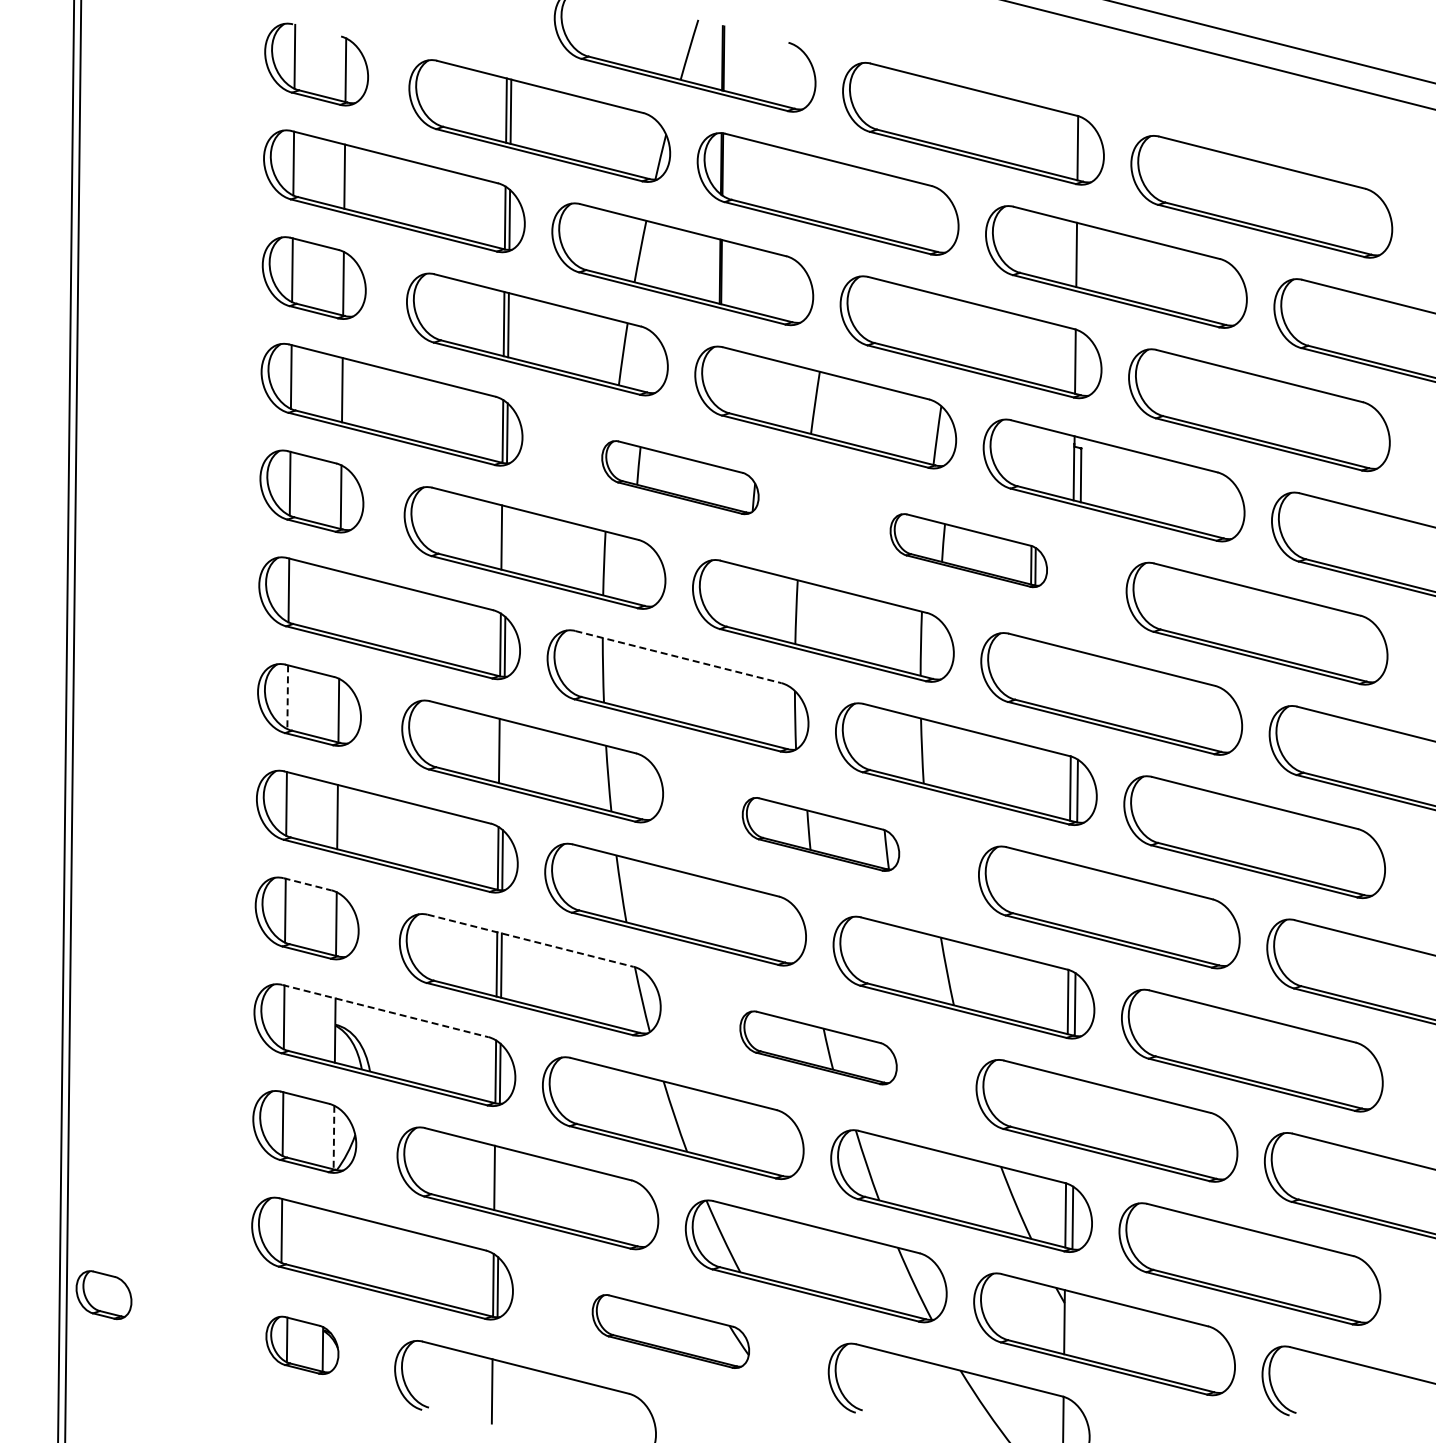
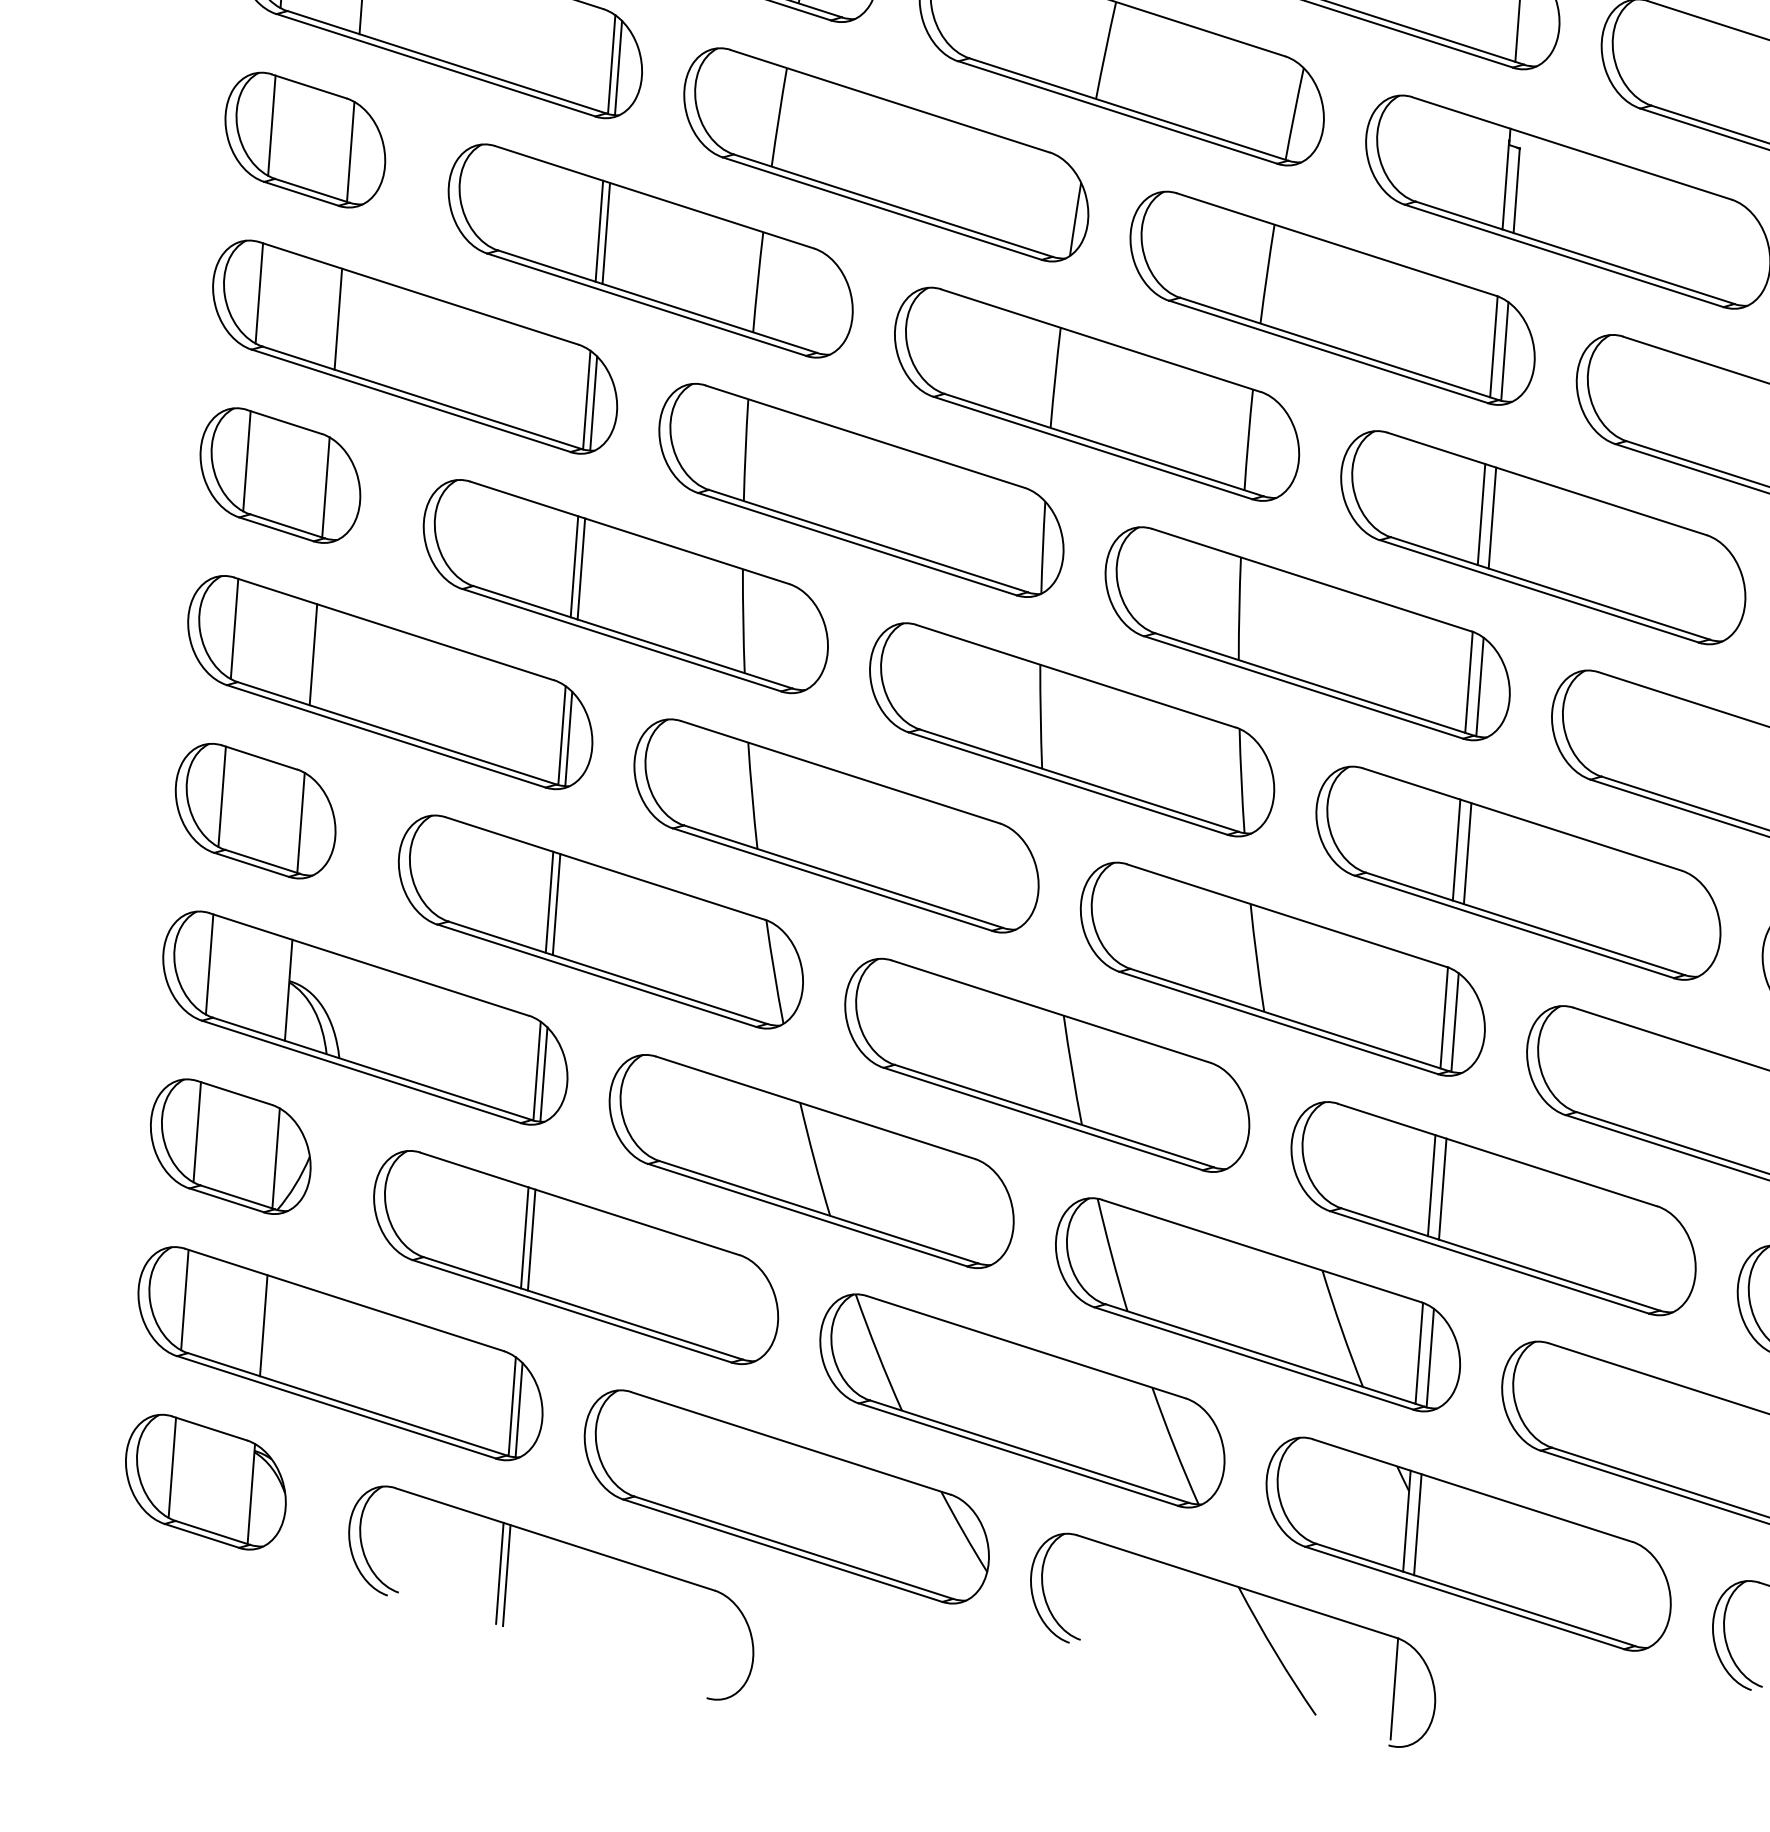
part: (680, 477) -> (886, 154), size x1.67
line: (505, 538) -> (605, 233), added
part: (968, 550) -> (1332, 297), size x1.67
line: (339, 603) -> (337, 318), added
line: (678, 657) -> (865, 437), dashed -> solid
line: (1071, 681) -> (1481, 514), added
line: (1078, 683) -> (1492, 517), added
line: (287, 697) -> (246, 461), dashed -> solid
line: (503, 751) -> (580, 567), added
part: (820, 834) -> (1071, 729), size x1.67
line: (307, 884) -> (259, 757), dashed -> solid
line: (1068, 895) -> (1455, 850), added
line: (1076, 896) -> (1467, 852), added
line: (531, 940) -> (606, 868), dashed -> solid
line: (385, 1011) -> (369, 965), dashed -> solid
part: (818, 1047) -> (1047, 1064), size x1.67
line: (1066, 1108) -> (1431, 1185), added
line: (1073, 1110) -> (1441, 1189), added
line: (333, 1137) -> (275, 1158), dashed -> solid
line: (498, 1178) -> (530, 1239), added
line: (332, 1243) -> (263, 1324), added
line: (1071, 1323) -> (1417, 1523), added
part: (670, 1331) -> (786, 1496), size x1.67
part: (302, 1345) -> (206, 1482), size x1.43
line: (496, 1392) -> (506, 1575), added

